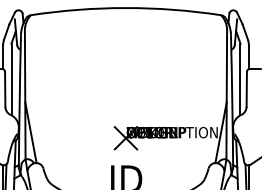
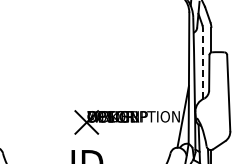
line: (240, 79) -> (202, 62), solid -> dashed

